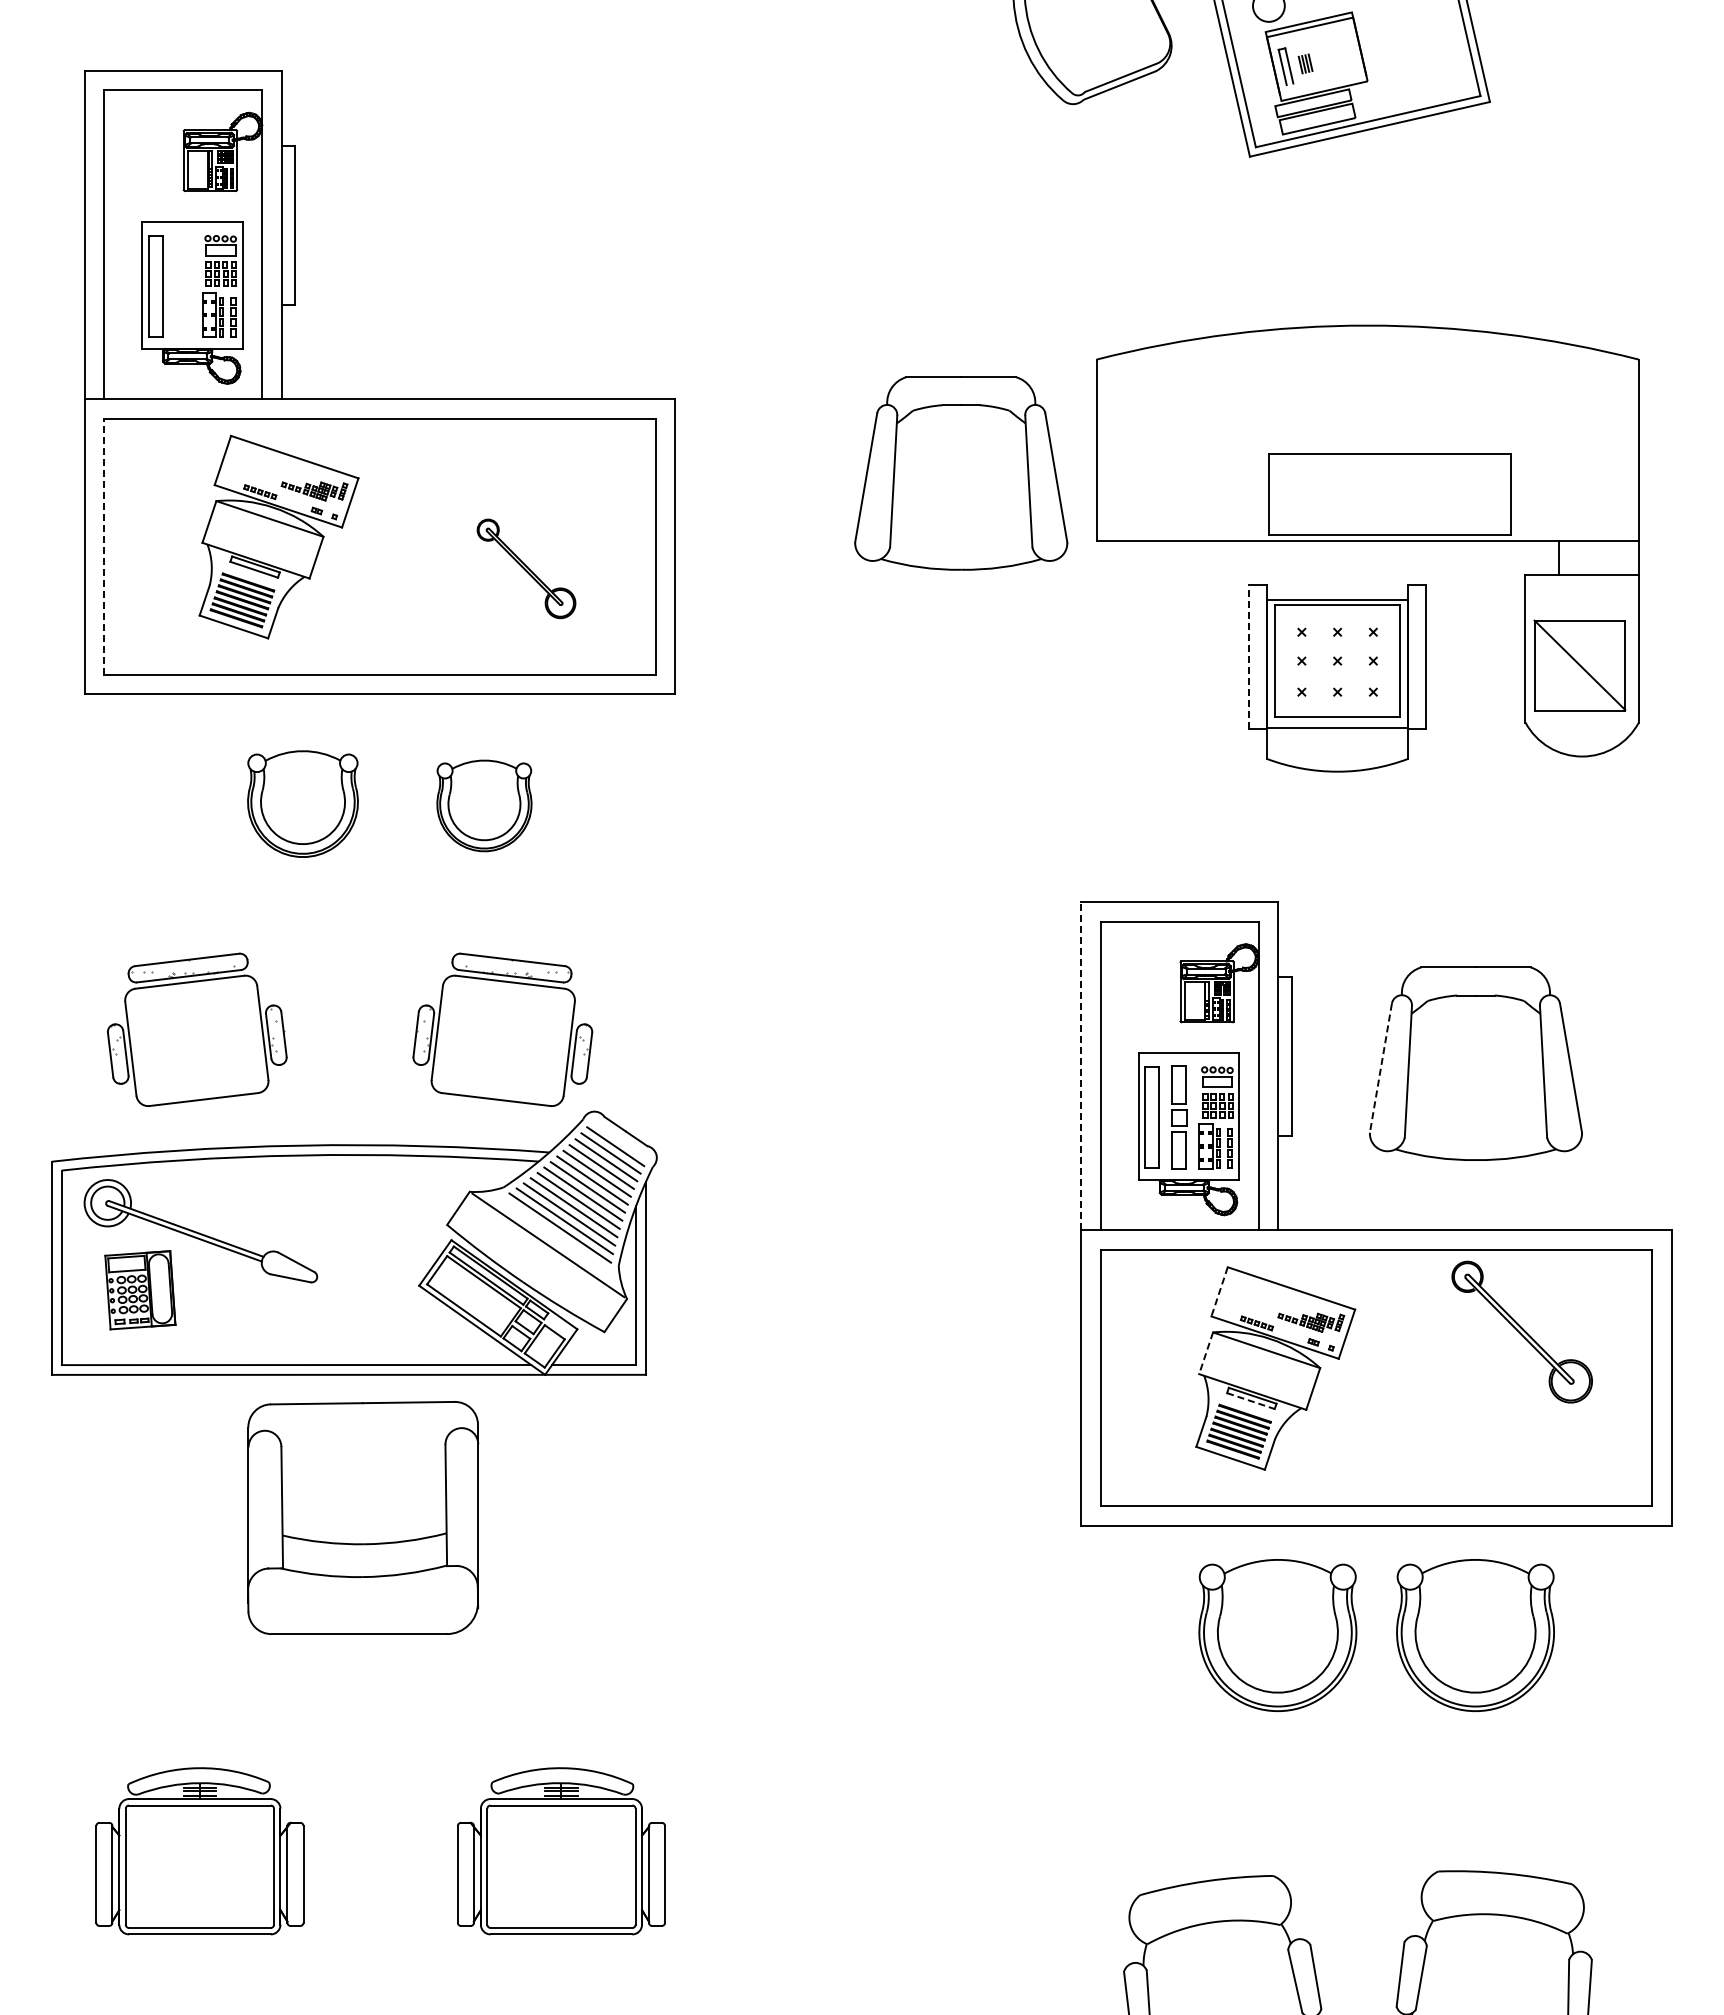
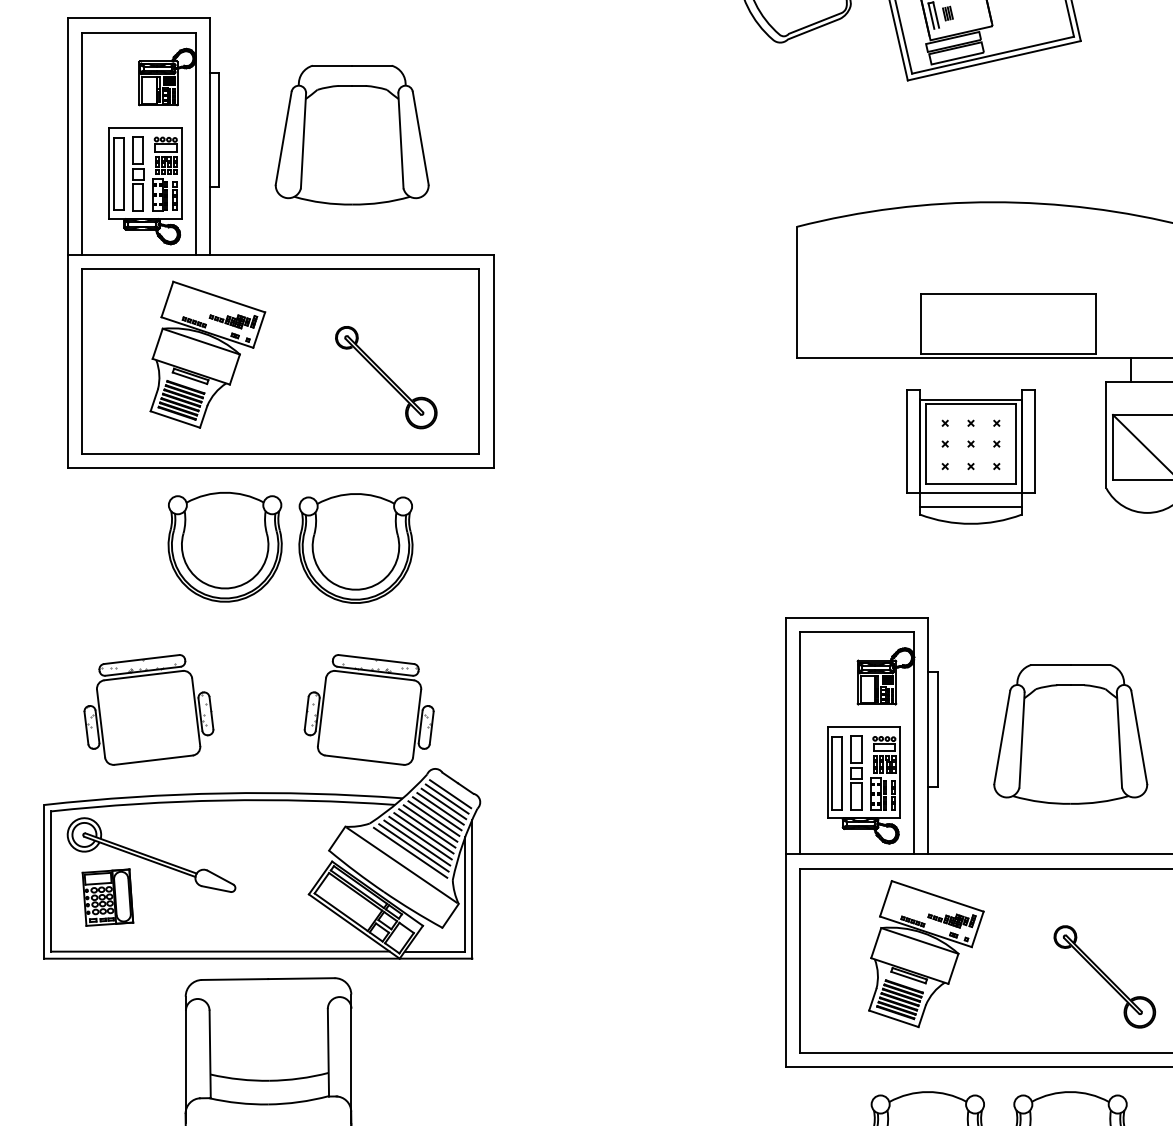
part: (182, 285) -> (138, 173), added
part: (961, 473) -> (352, 135), moved
line: (104, 546) -> (82, 361), dashed -> solid
part: (526, 568) -> (386, 377), size x1.43
line: (1249, 657) -> (907, 441), dashed -> solid
line: (1337, 748) -> (970, 507), added
part: (302, 803) -> (224, 546), size x1.43
part: (484, 805) -> (355, 548), size x1.67
line: (1081, 1065) -> (786, 735), dashed -> solid
line: (1380, 1068) -> (1001, 737), dashed -> solid
line: (1219, 1291) -> (885, 898), dashed -> solid
part: (1521, 1331) -> (1104, 976), moved
line: (1206, 1353) -> (876, 943), dashed -> solid
line: (1251, 1401) -> (908, 977), dashed -> solid

